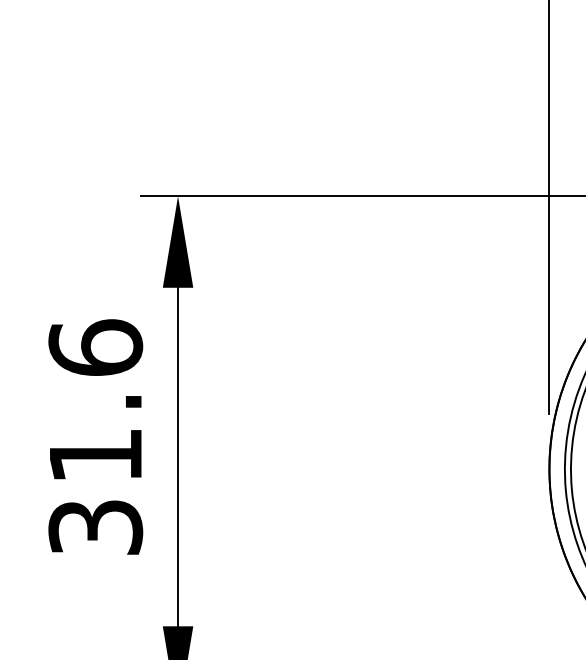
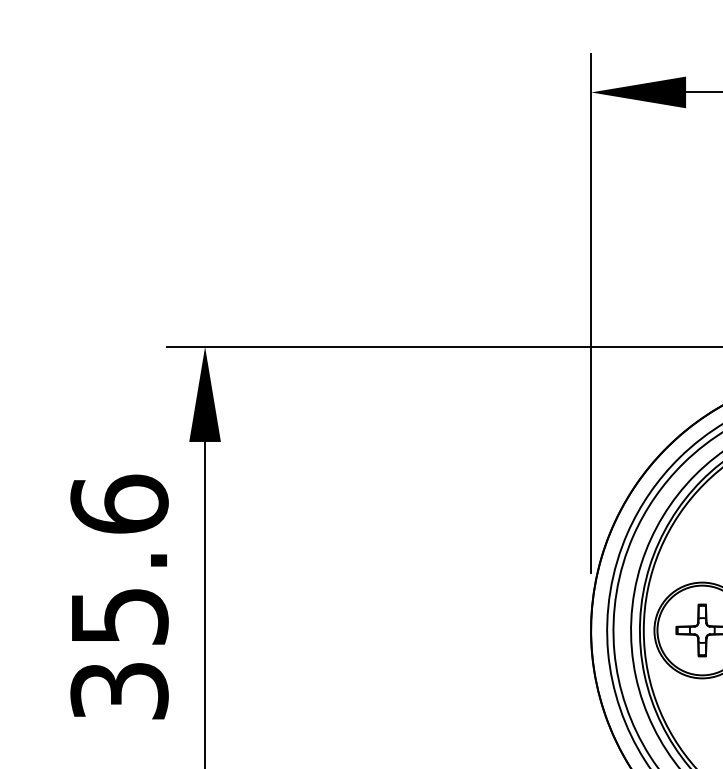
text: (96, 455) -> (120, 616), 31.6 -> 35.6

